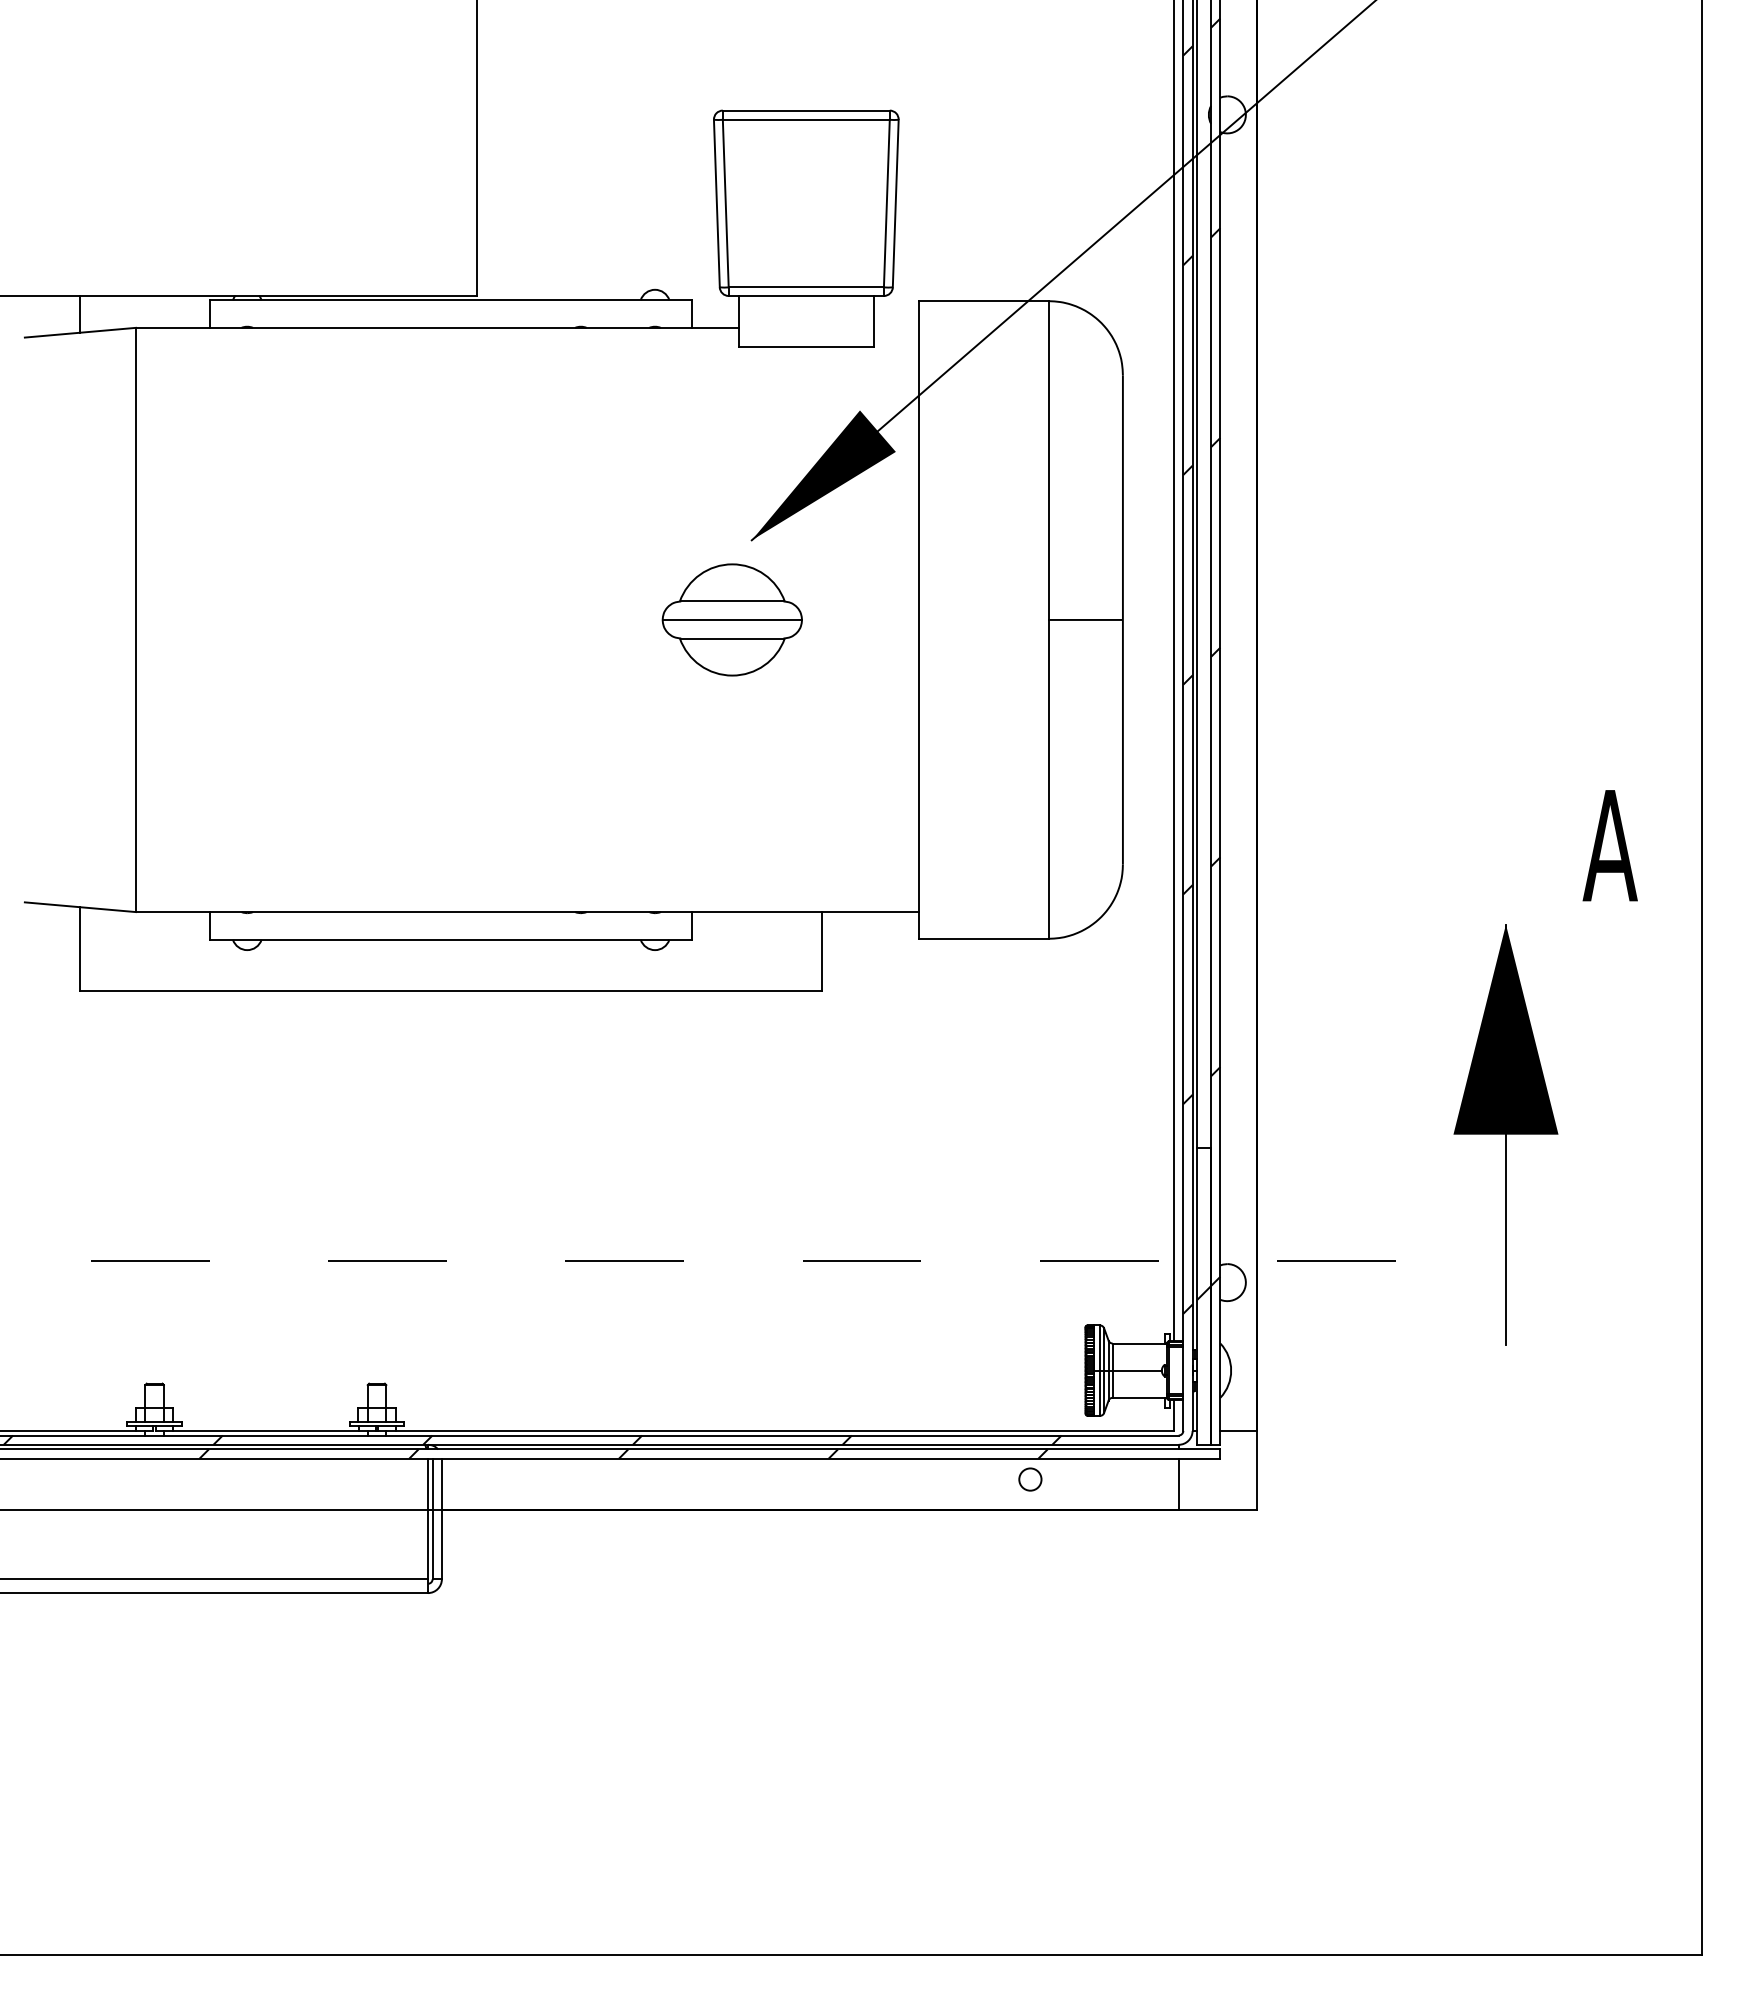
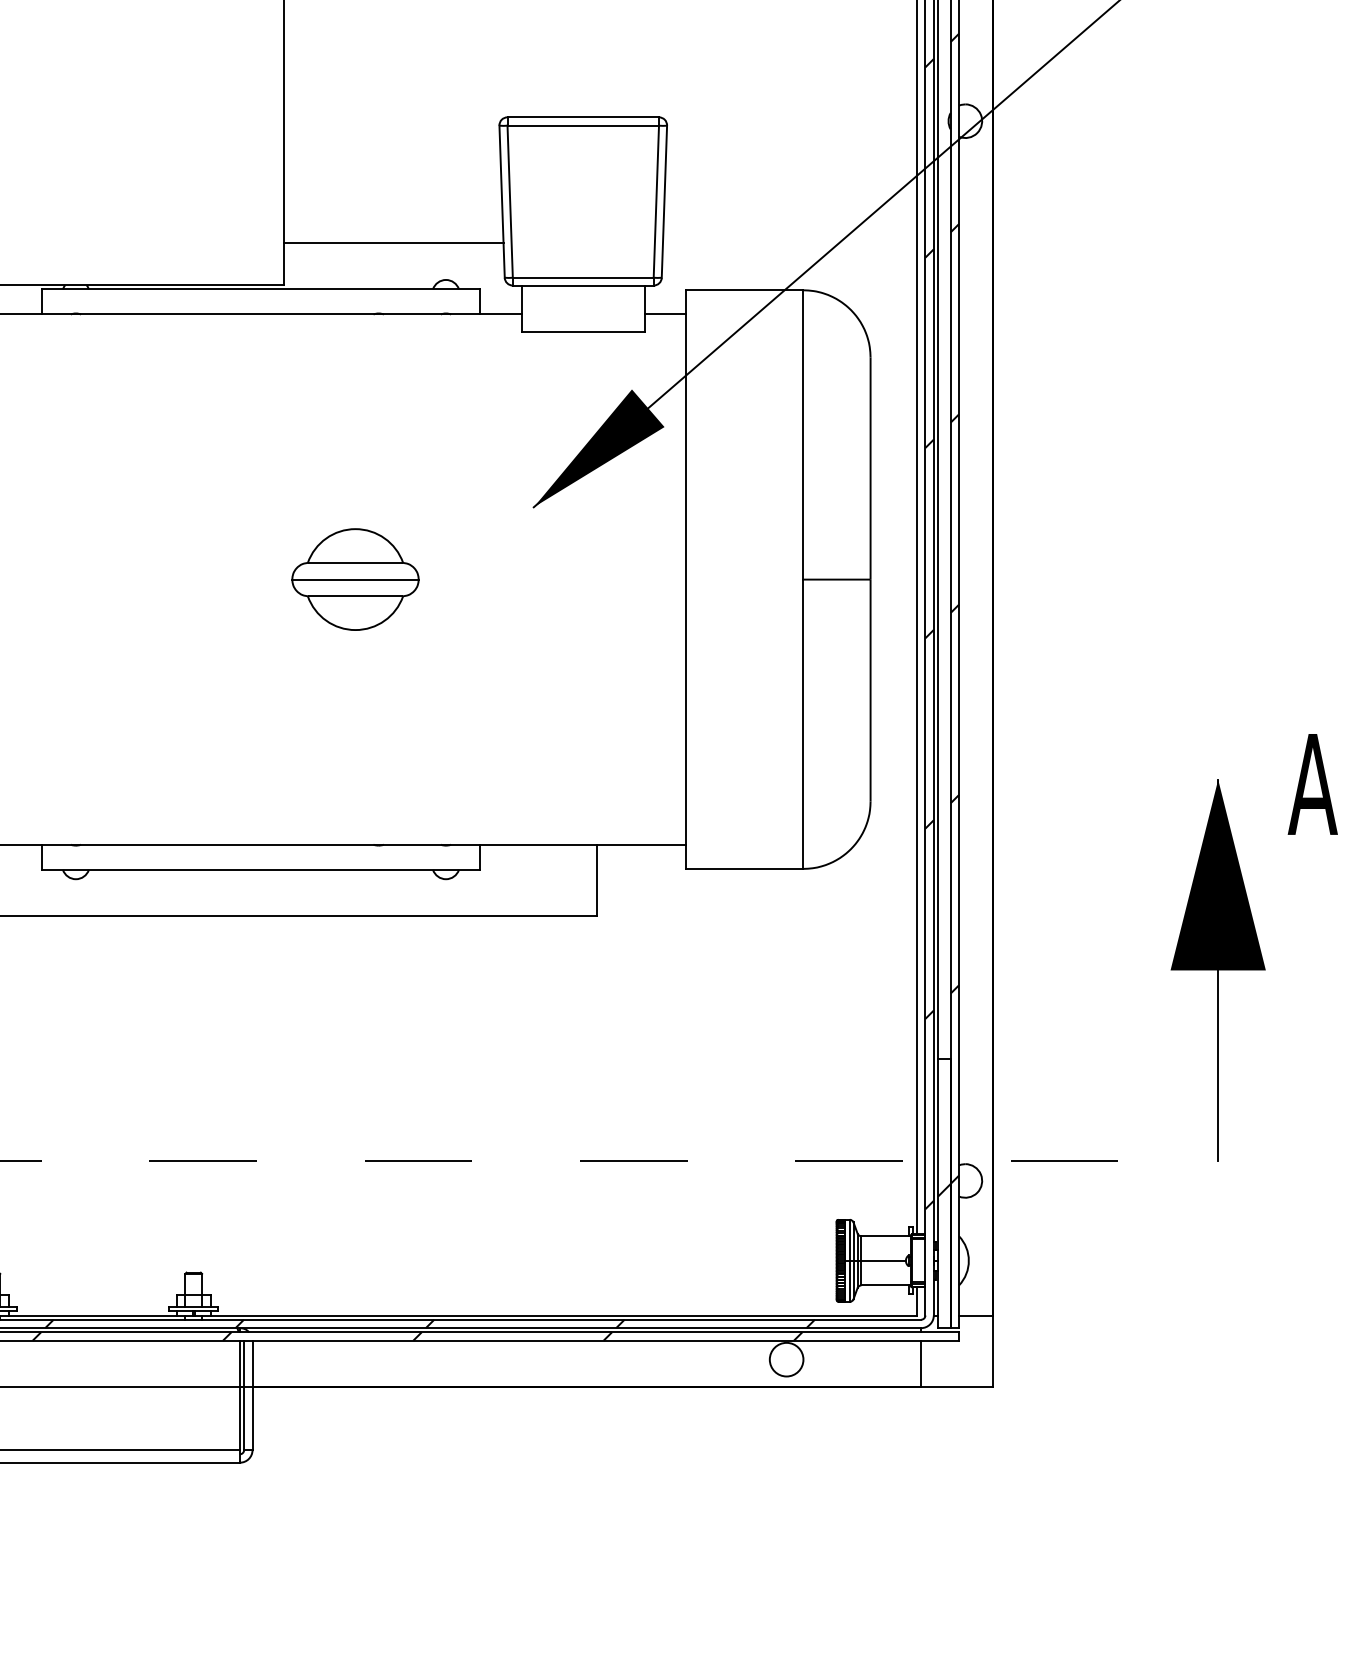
line: (597, 249) -> (393, 243), added
line: (896, 327) -> (665, 314), added
part: (731, 619) -> (354, 579), moved
part: (1505, 1134) -> (1217, 970), moved
circle: (1029, 1479) -> (785, 1359), size x1.67

